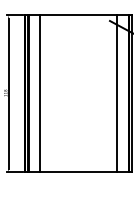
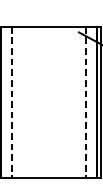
line: (40, 94) -> (11, 103), solid -> dashed
line: (117, 94) -> (86, 103), solid -> dashed

